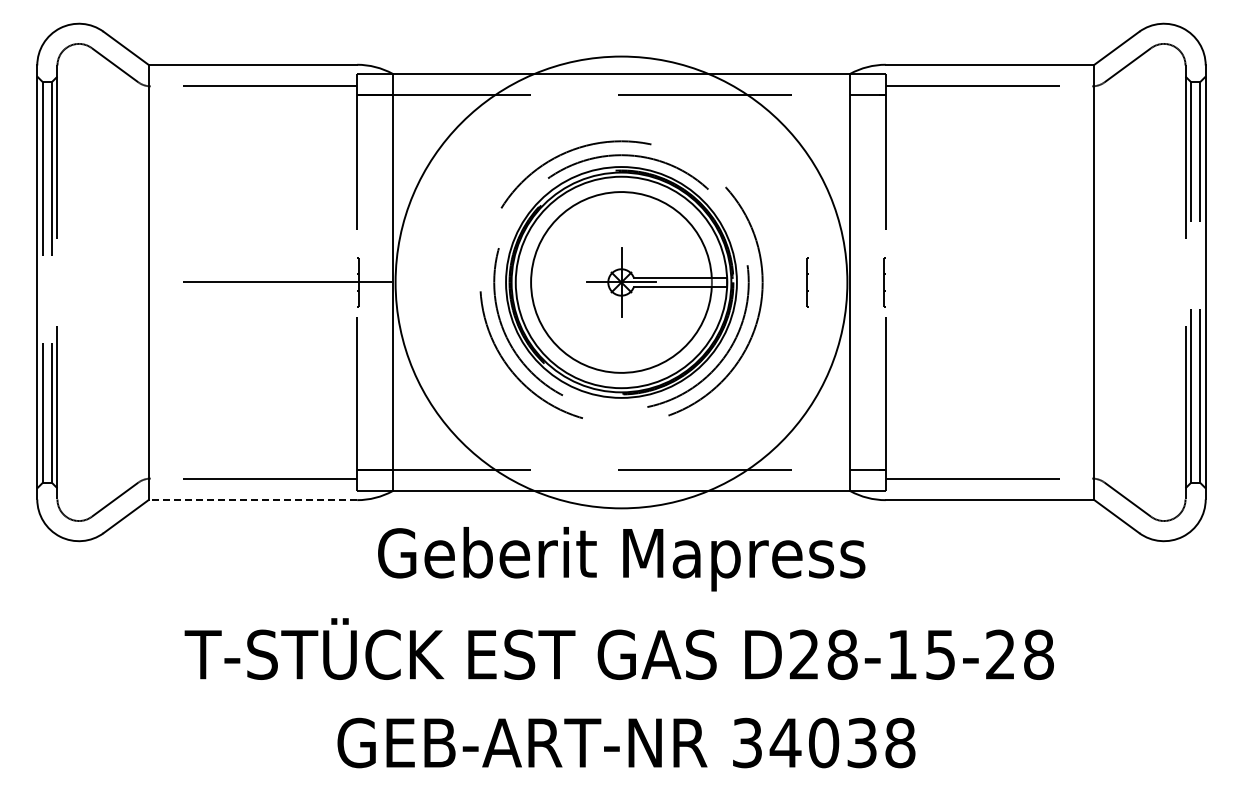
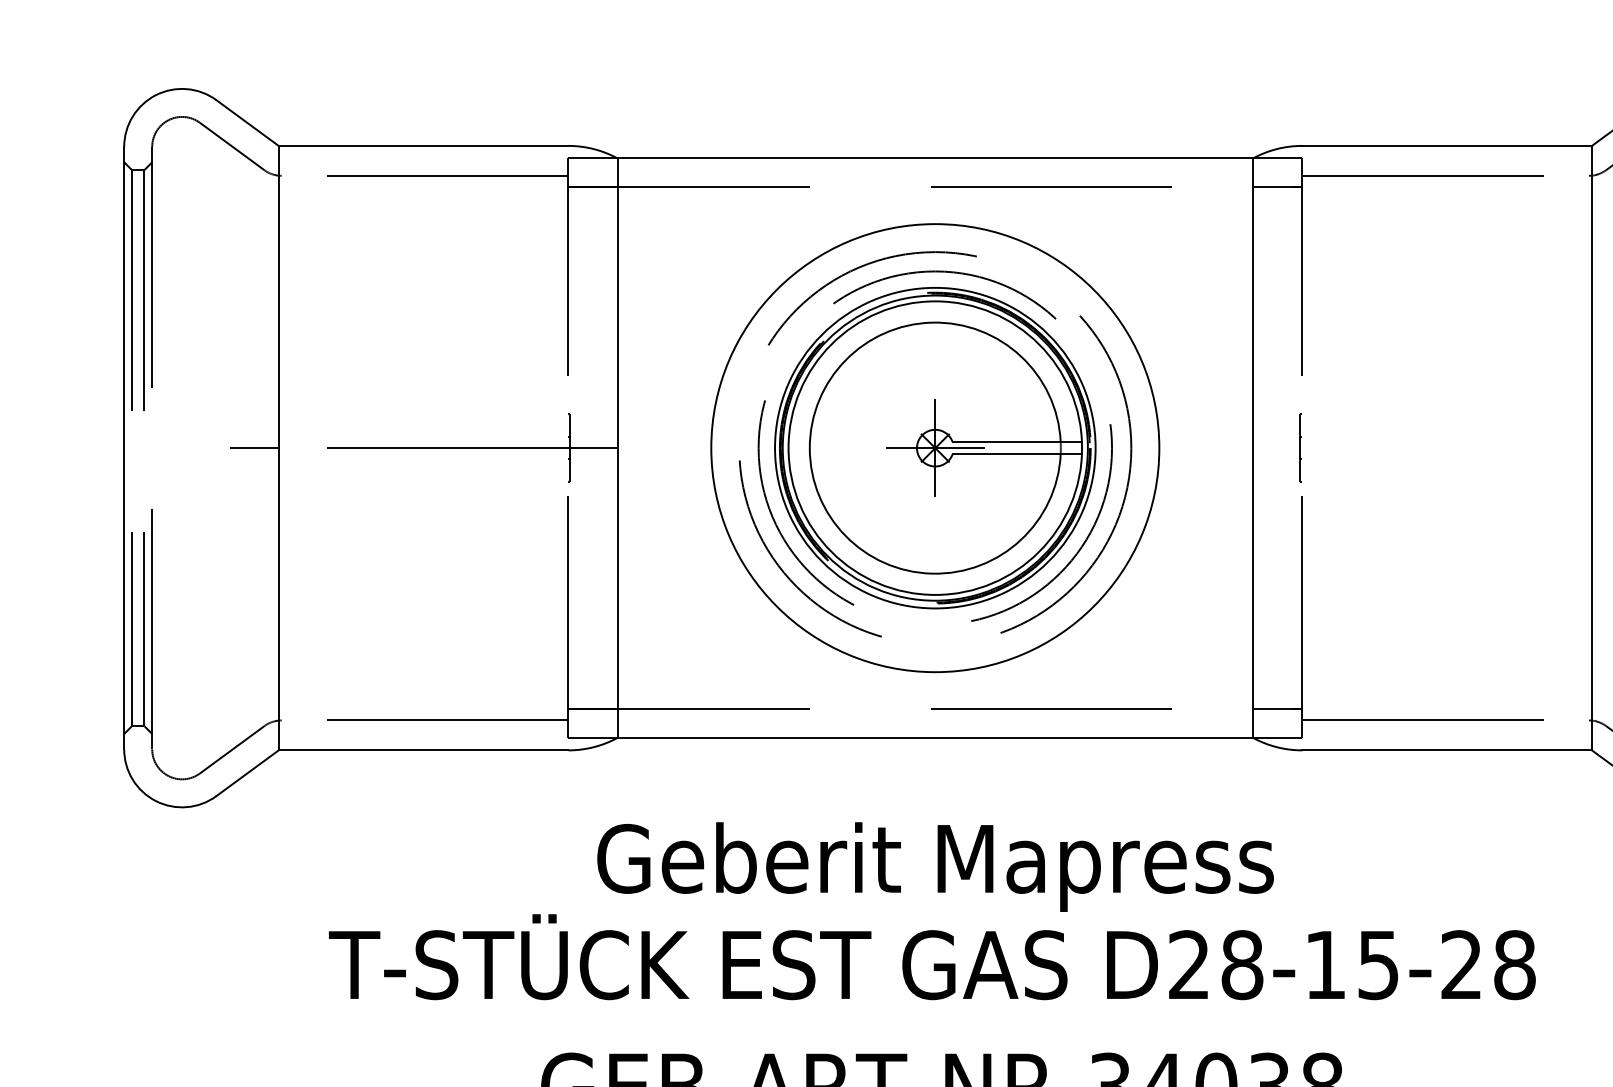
line: (130, 282) -> (253, 448), added
circle: (621, 282) -> (935, 448), size x0.71
line: (807, 282) -> (1193, 448), removed
line: (252, 500) -> (423, 750), dashed -> solid
text: (621, 559) -> (935, 867), moved

